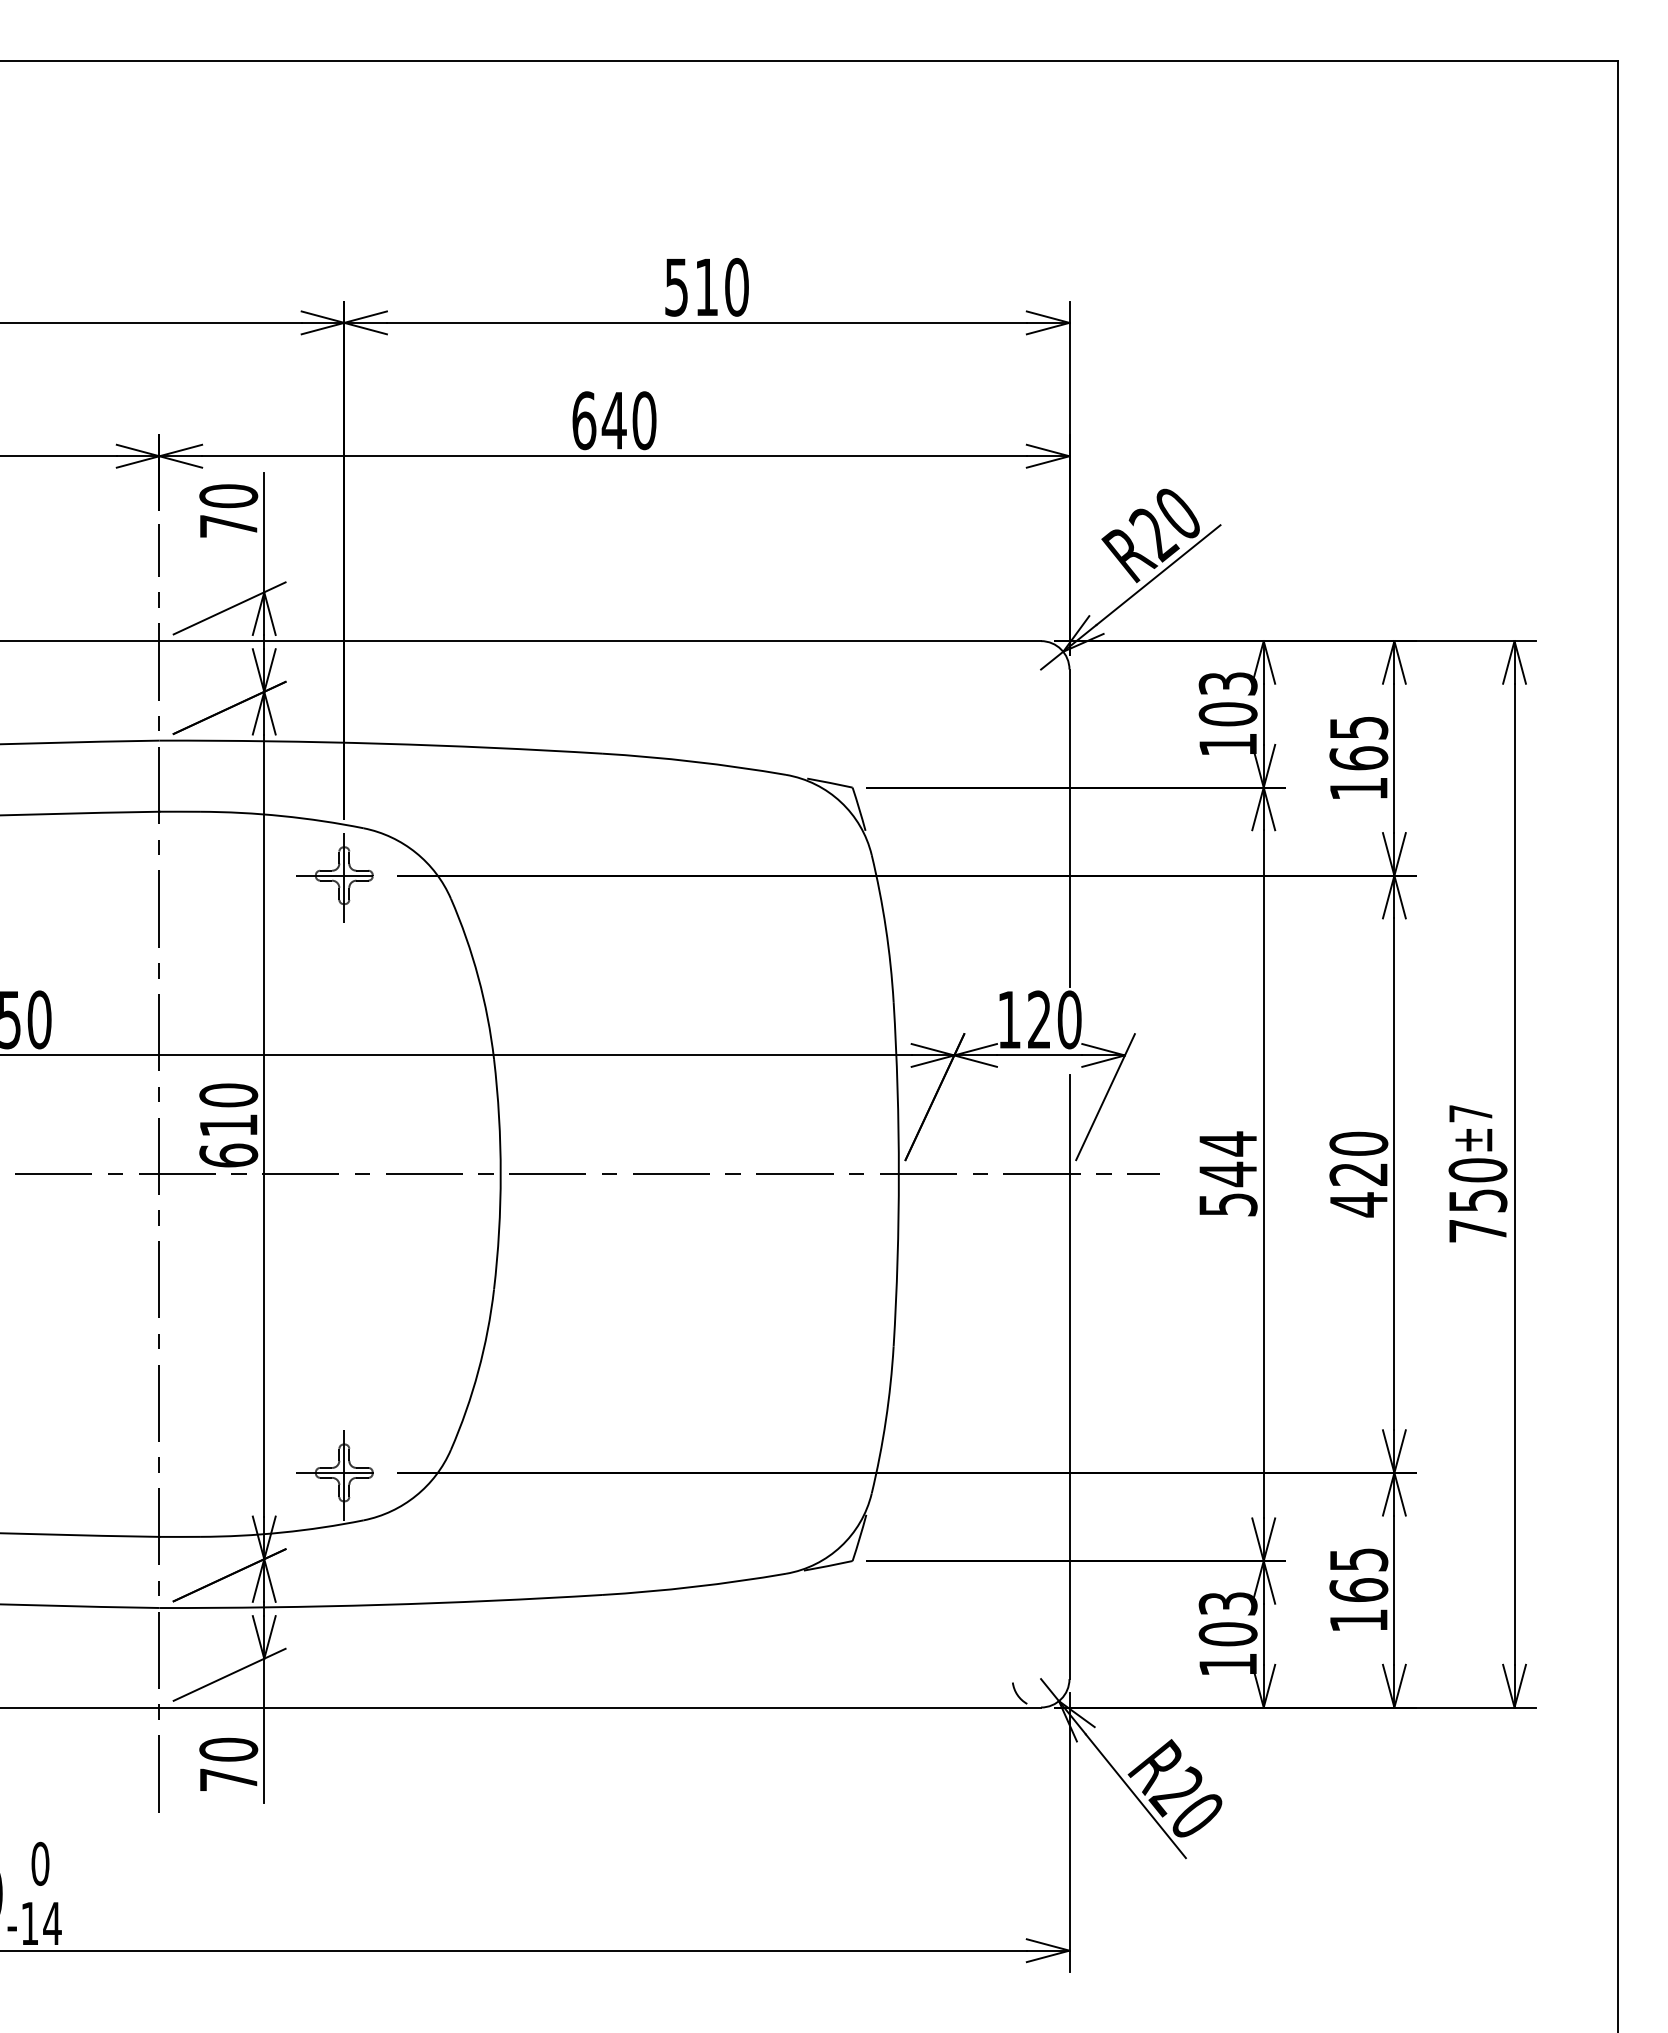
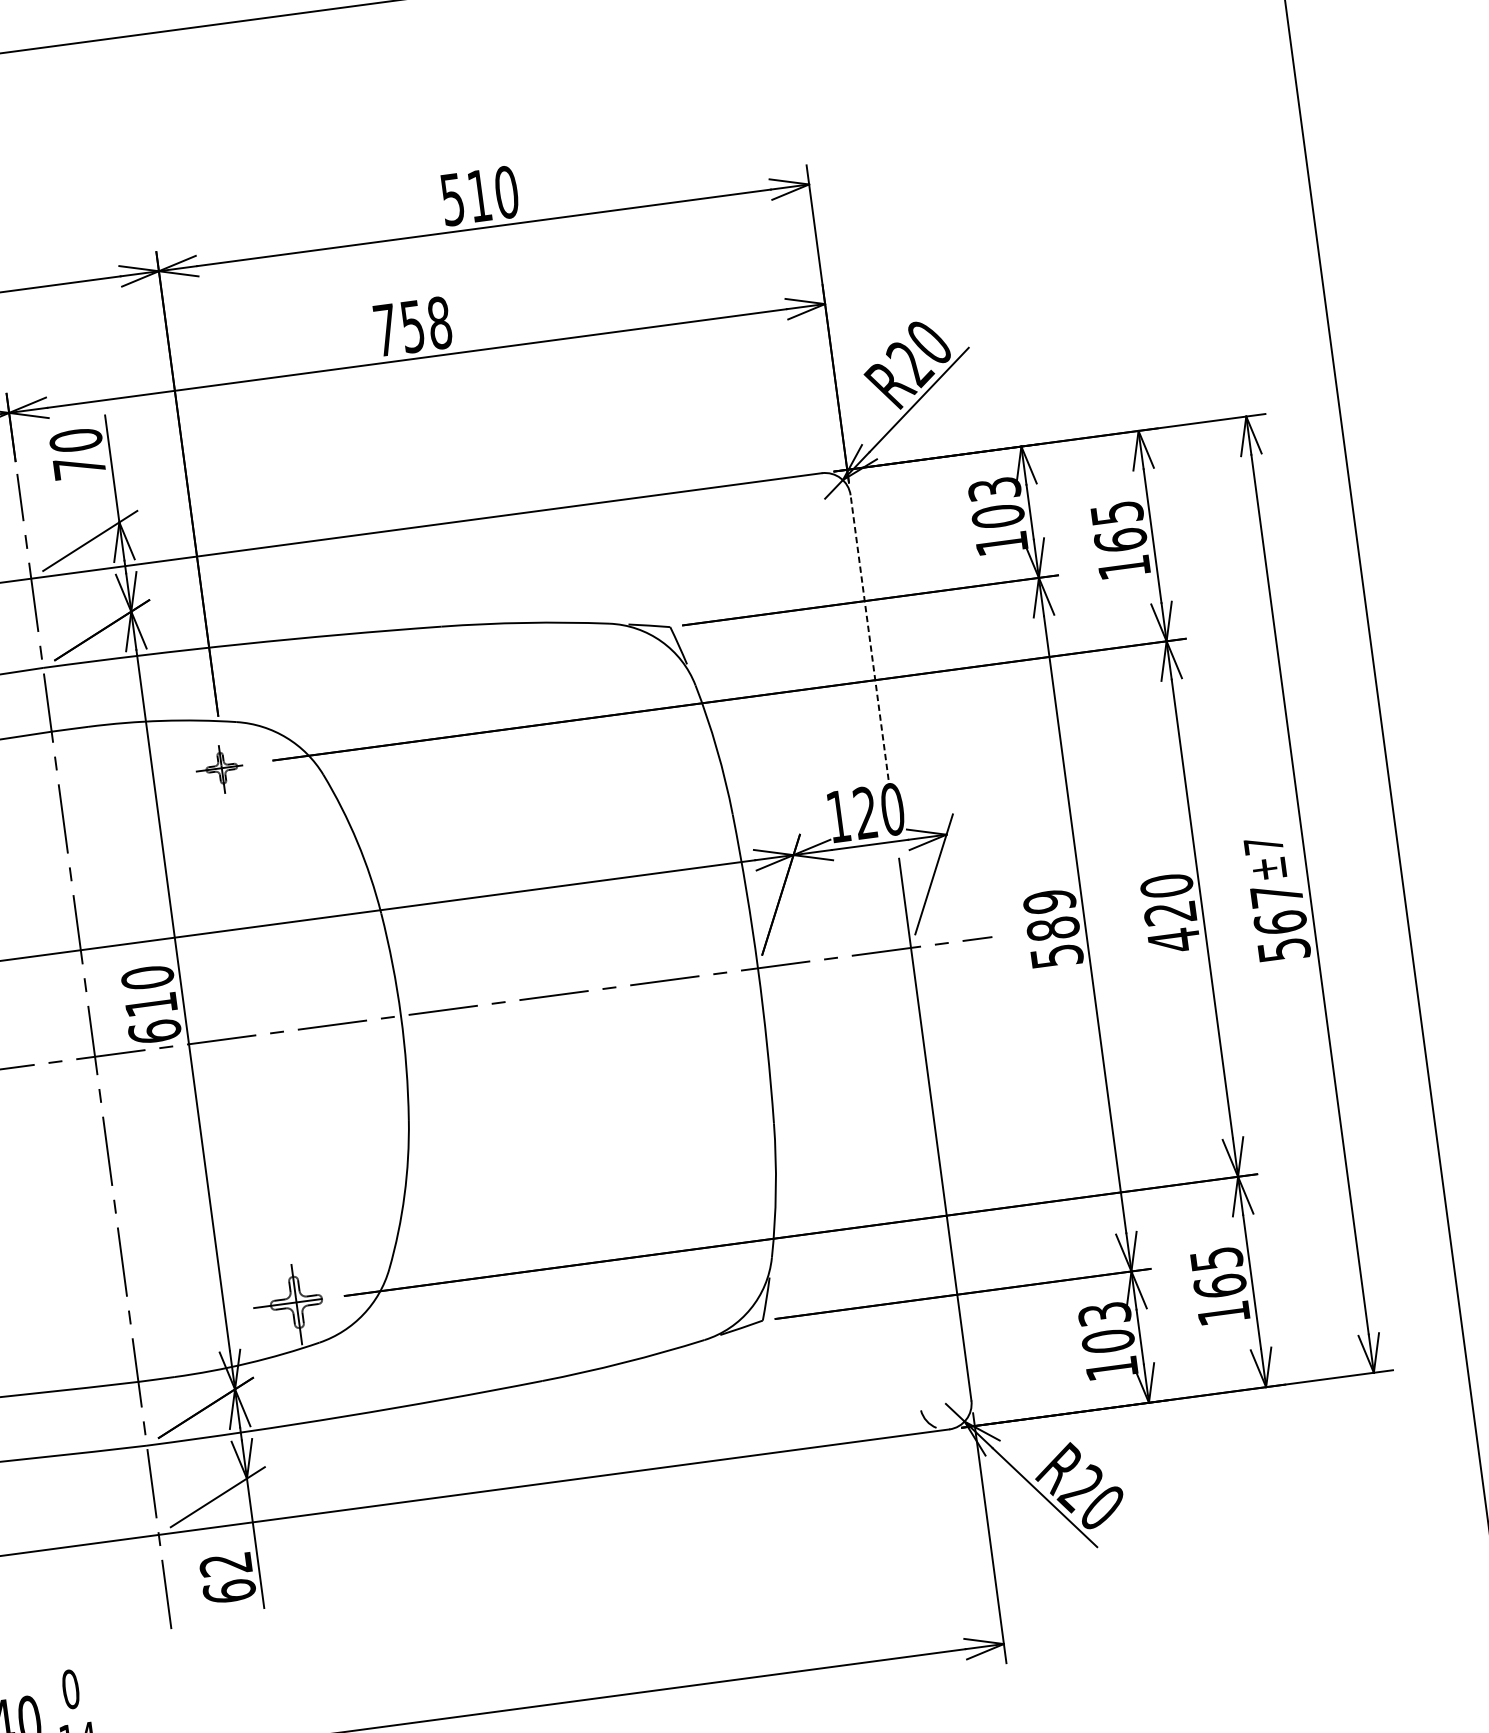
text: (614, 420) -> (412, 326), 640 -> 758
line: (1069, 828) -> (869, 637), solid -> dashed
part: (334, 877) -> (216, 769), size x0.6
text: (1227, 1159) -> (1050, 915), 544 -> 589
text: (1477, 1200) -> (1279, 922), 750 -> 567
text: (228, 1764) -> (227, 1577), 70 -> 62

